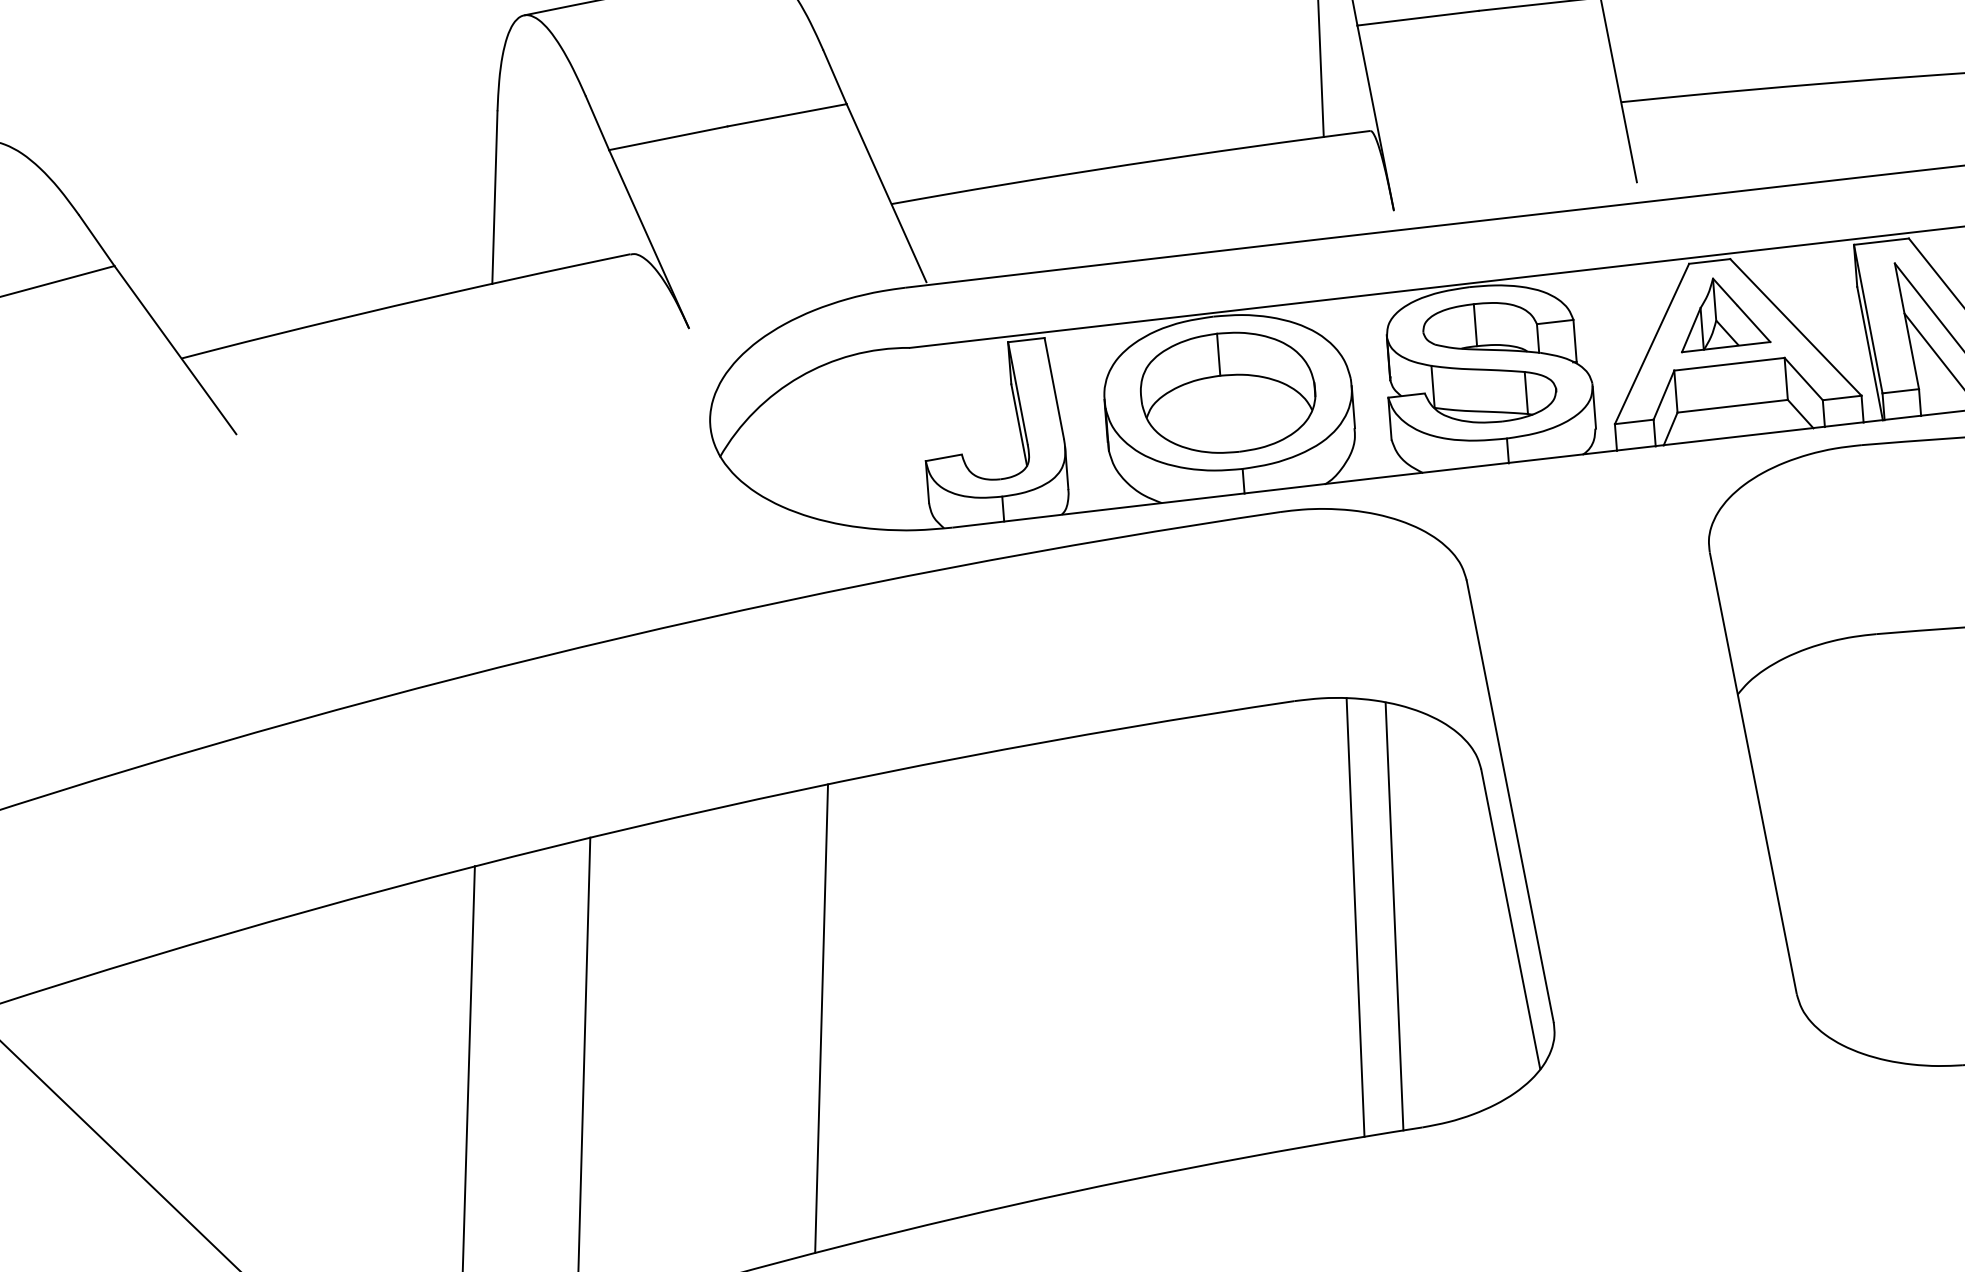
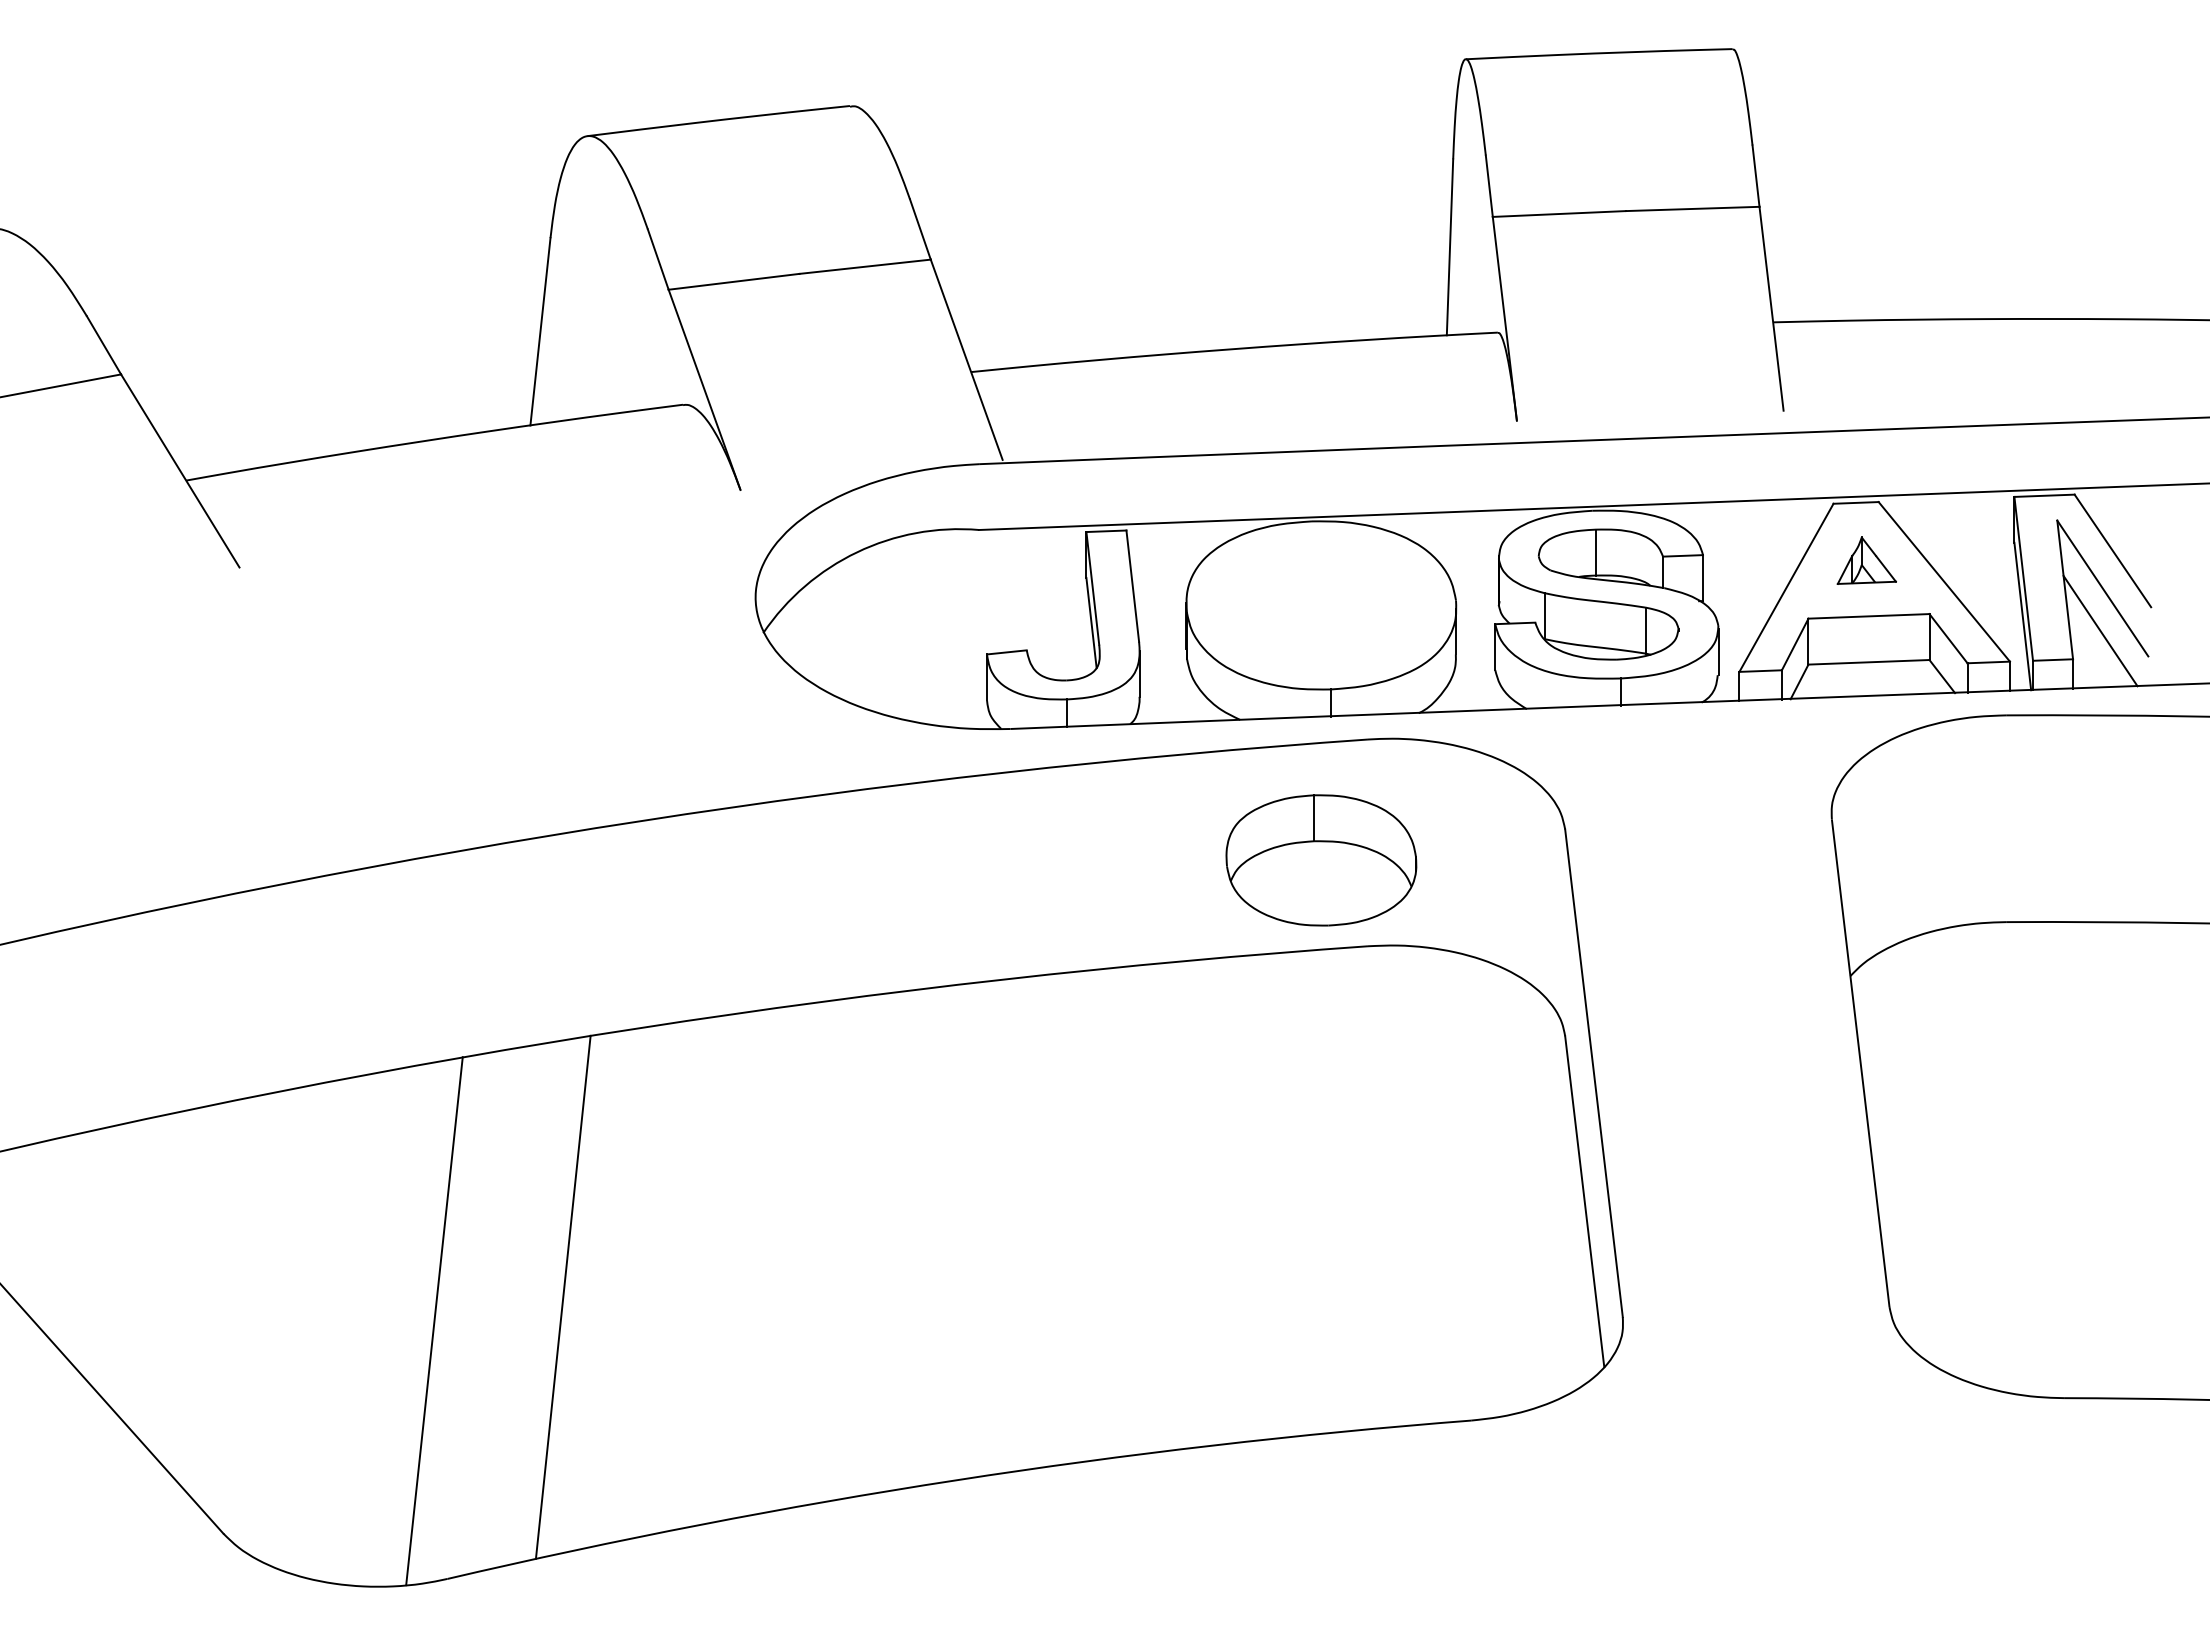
part: (1723, 313) -> (1866, 560), size x0.6
part: (1228, 392) -> (1321, 860), moved
line: (1394, 916) -> (1458, 1188), removed
line: (1354, 917) -> (1415, 1186), removed
line: (821, 1018) -> (826, 1251), removed

